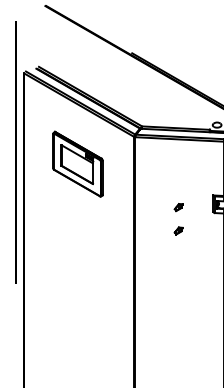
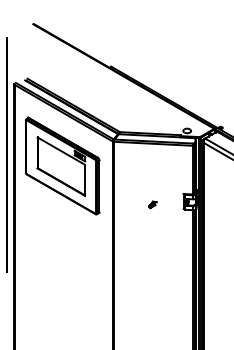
part: (77, 163) -> (62, 165), size x1.67
part: (178, 230) -> (152, 225), removed

